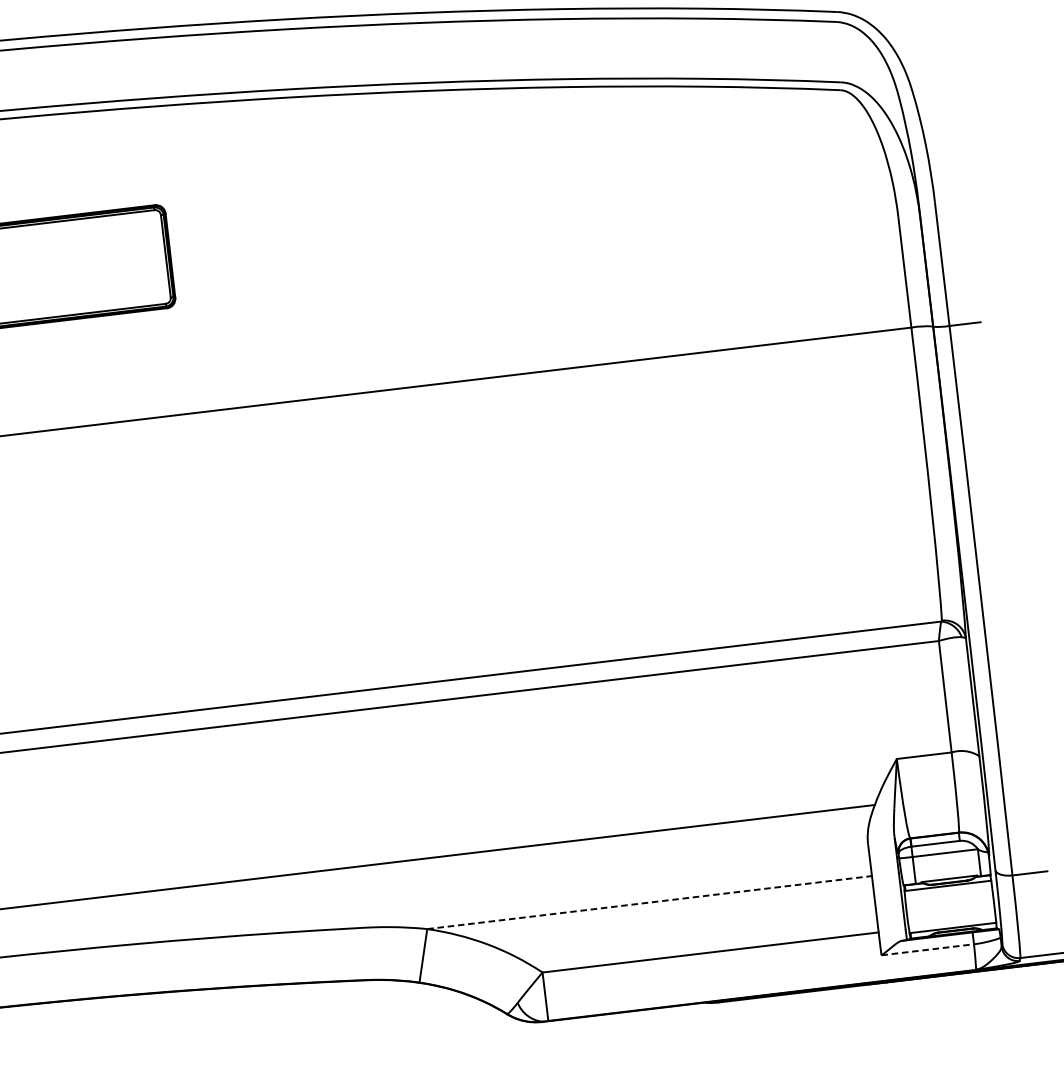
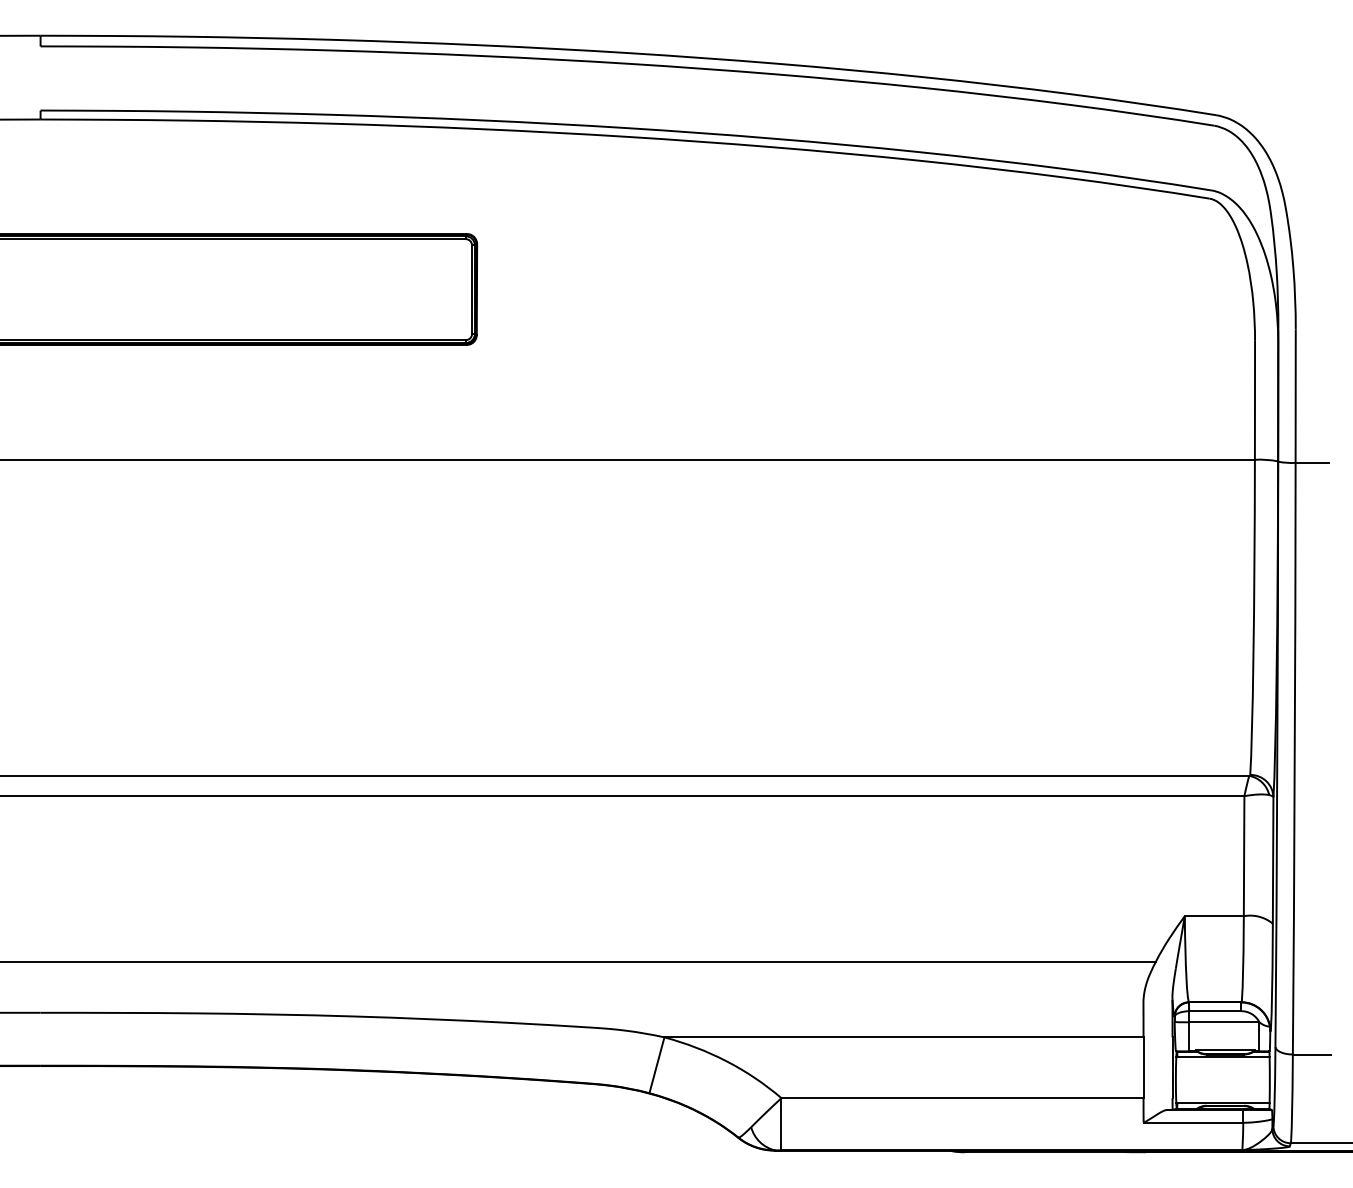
line: (650, 902) -> (904, 1037), dashed -> solid
line: (927, 949) -> (1193, 1122), dashed -> solid

